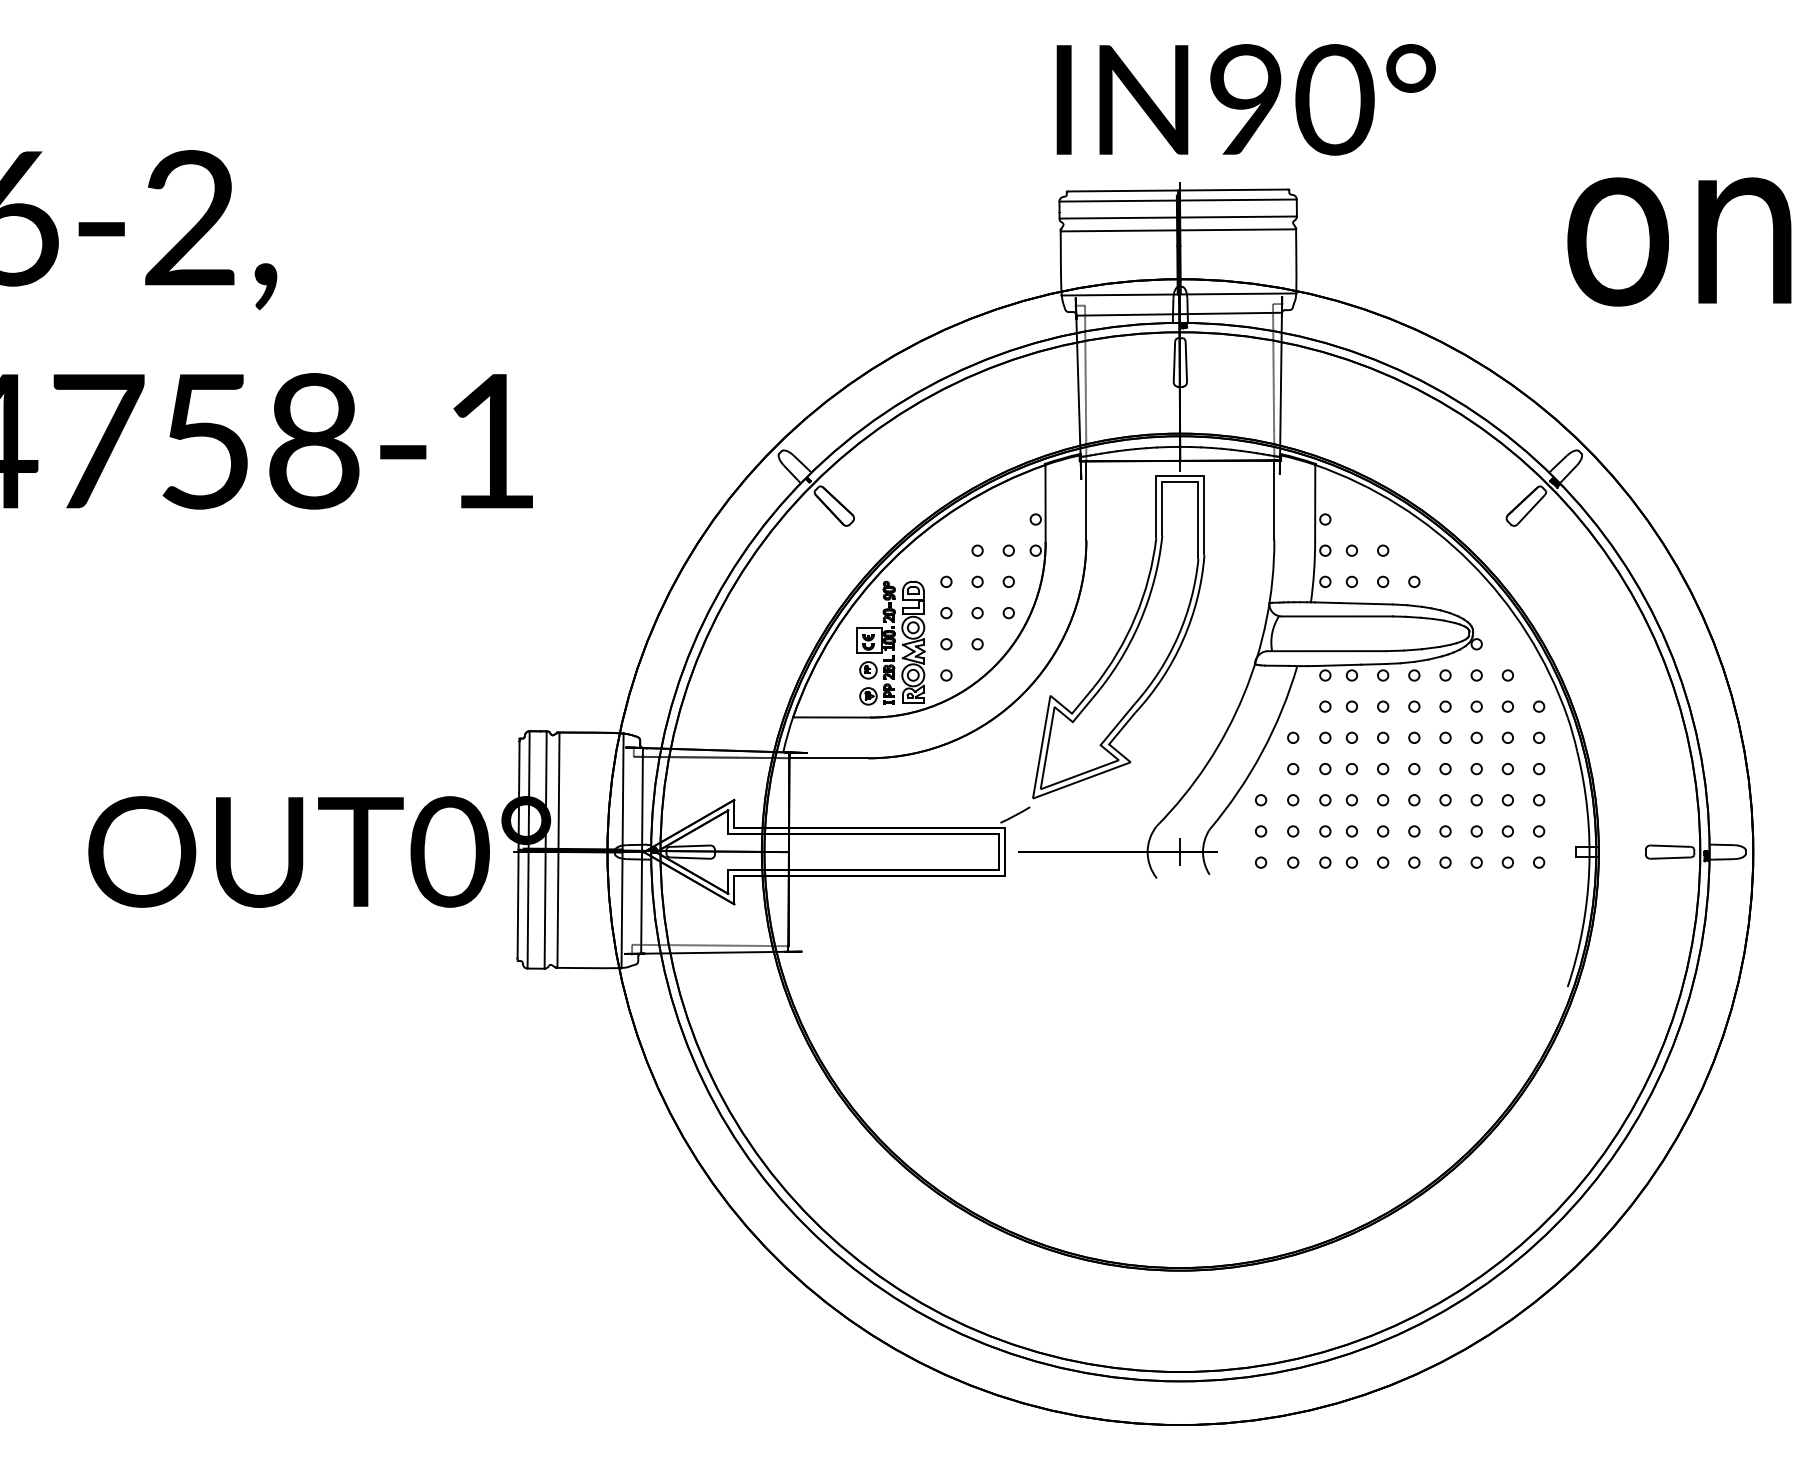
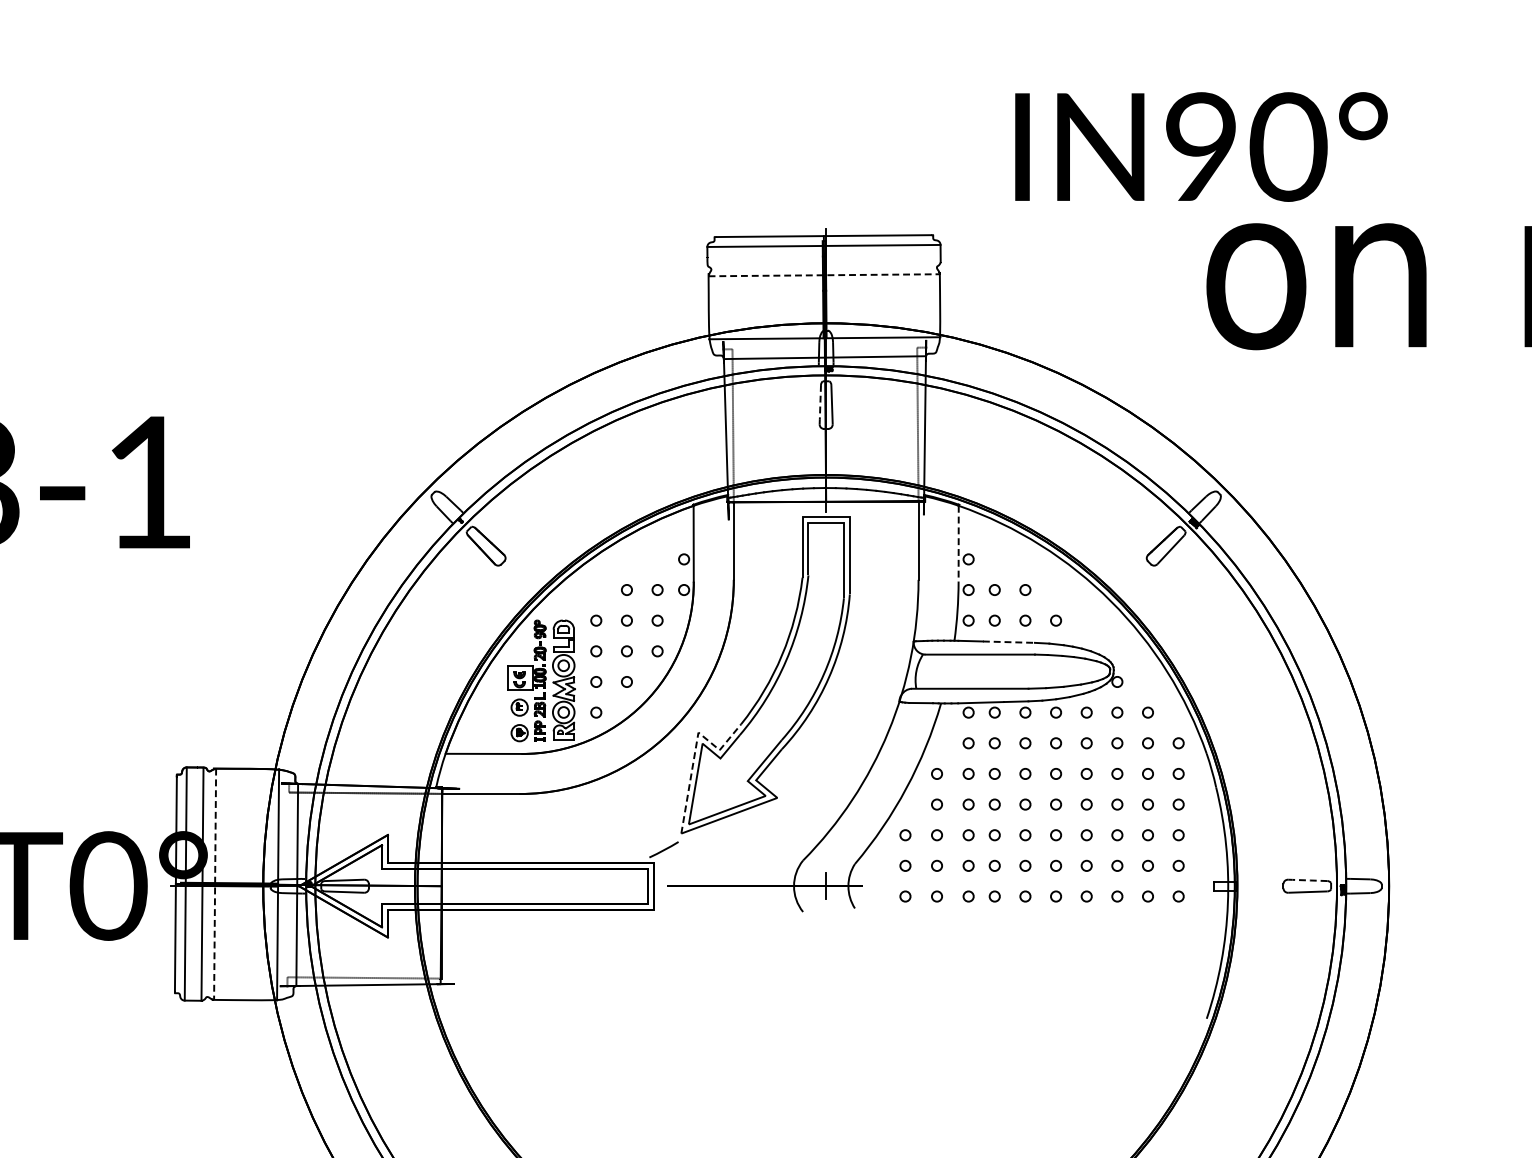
text: (1245, 99) -> (1200, 146), moved
line: (1178, 217) -> (824, 262), removed
line: (1178, 230) -> (824, 275), solid -> dashed
line: (1174, 361) -> (820, 404), solid -> dashed
line: (1315, 503) -> (958, 543), solid -> dashed
line: (1366, 603) -> (1009, 641), solid -> dashed
line: (1047, 714) -> (695, 750), solid -> dashed
line: (1670, 846) -> (1307, 880), solid -> dashed
line: (558, 850) -> (215, 884), solid -> dashed

